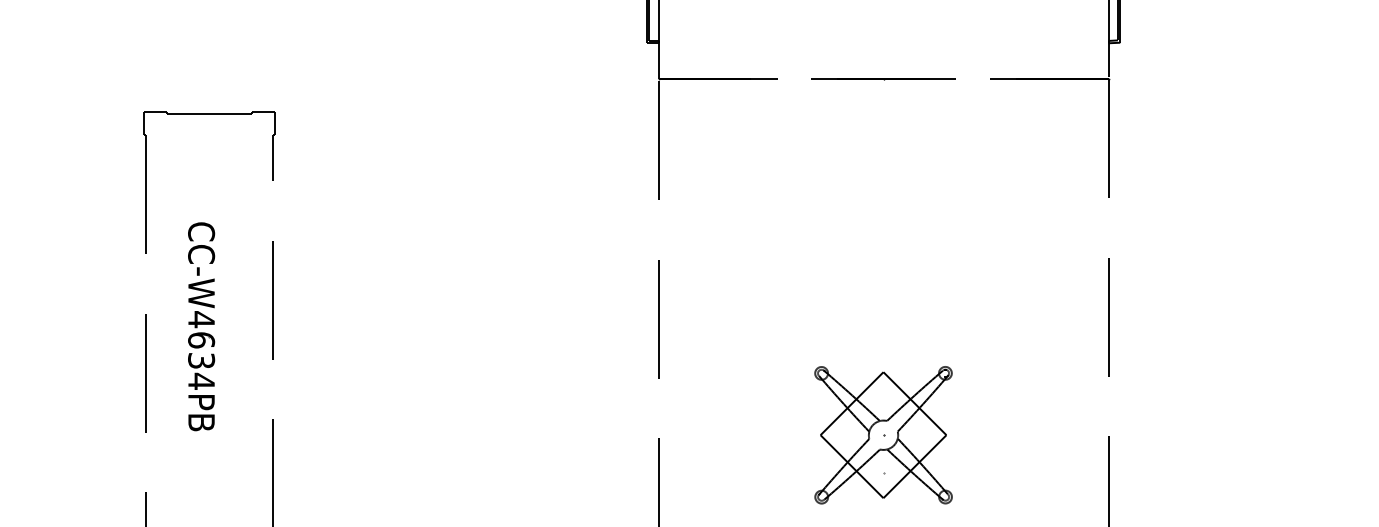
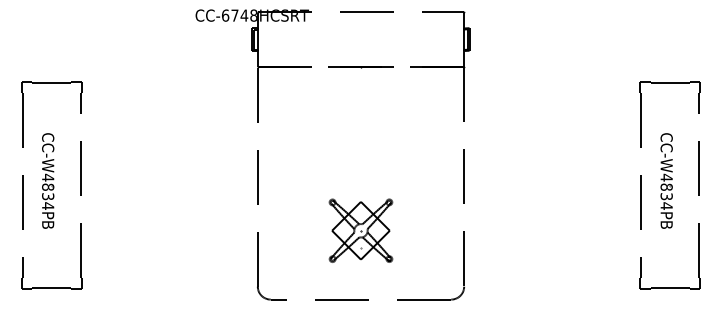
text: (202, 338) -> (48, 186), CC-W4634PB -> CC-W4834PB

